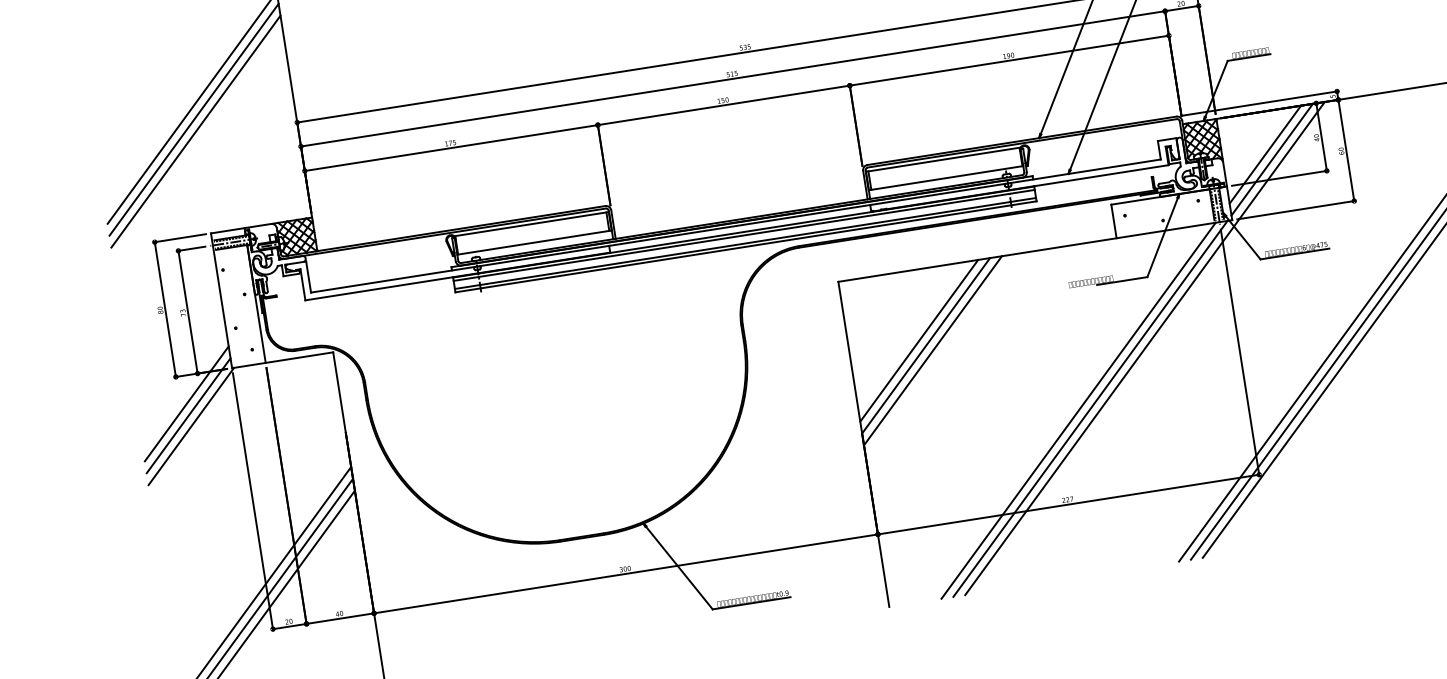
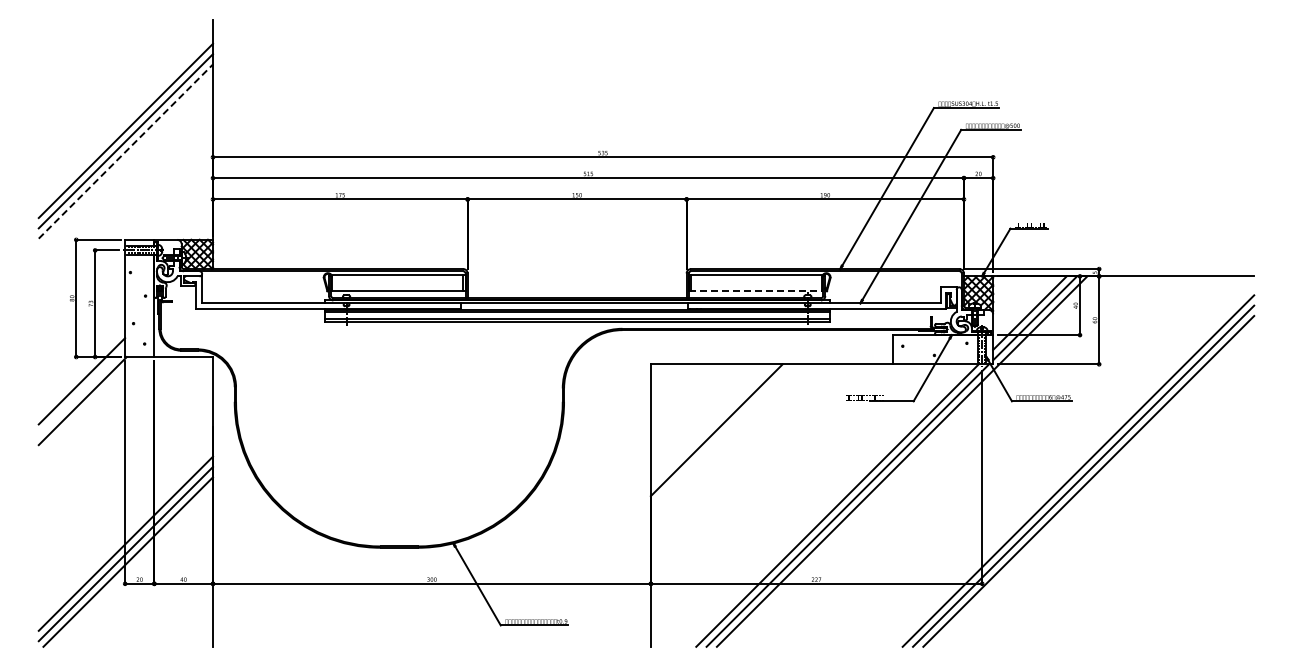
line: (196, 131) -> (126, 151), solid -> dashed
line: (946, 177) -> (756, 290), solid -> dashed
line: (918, 340) -> (711, 424), removed
line: (932, 351) -> (721, 435), removed
line: (188, 415) -> (81, 391), removed

